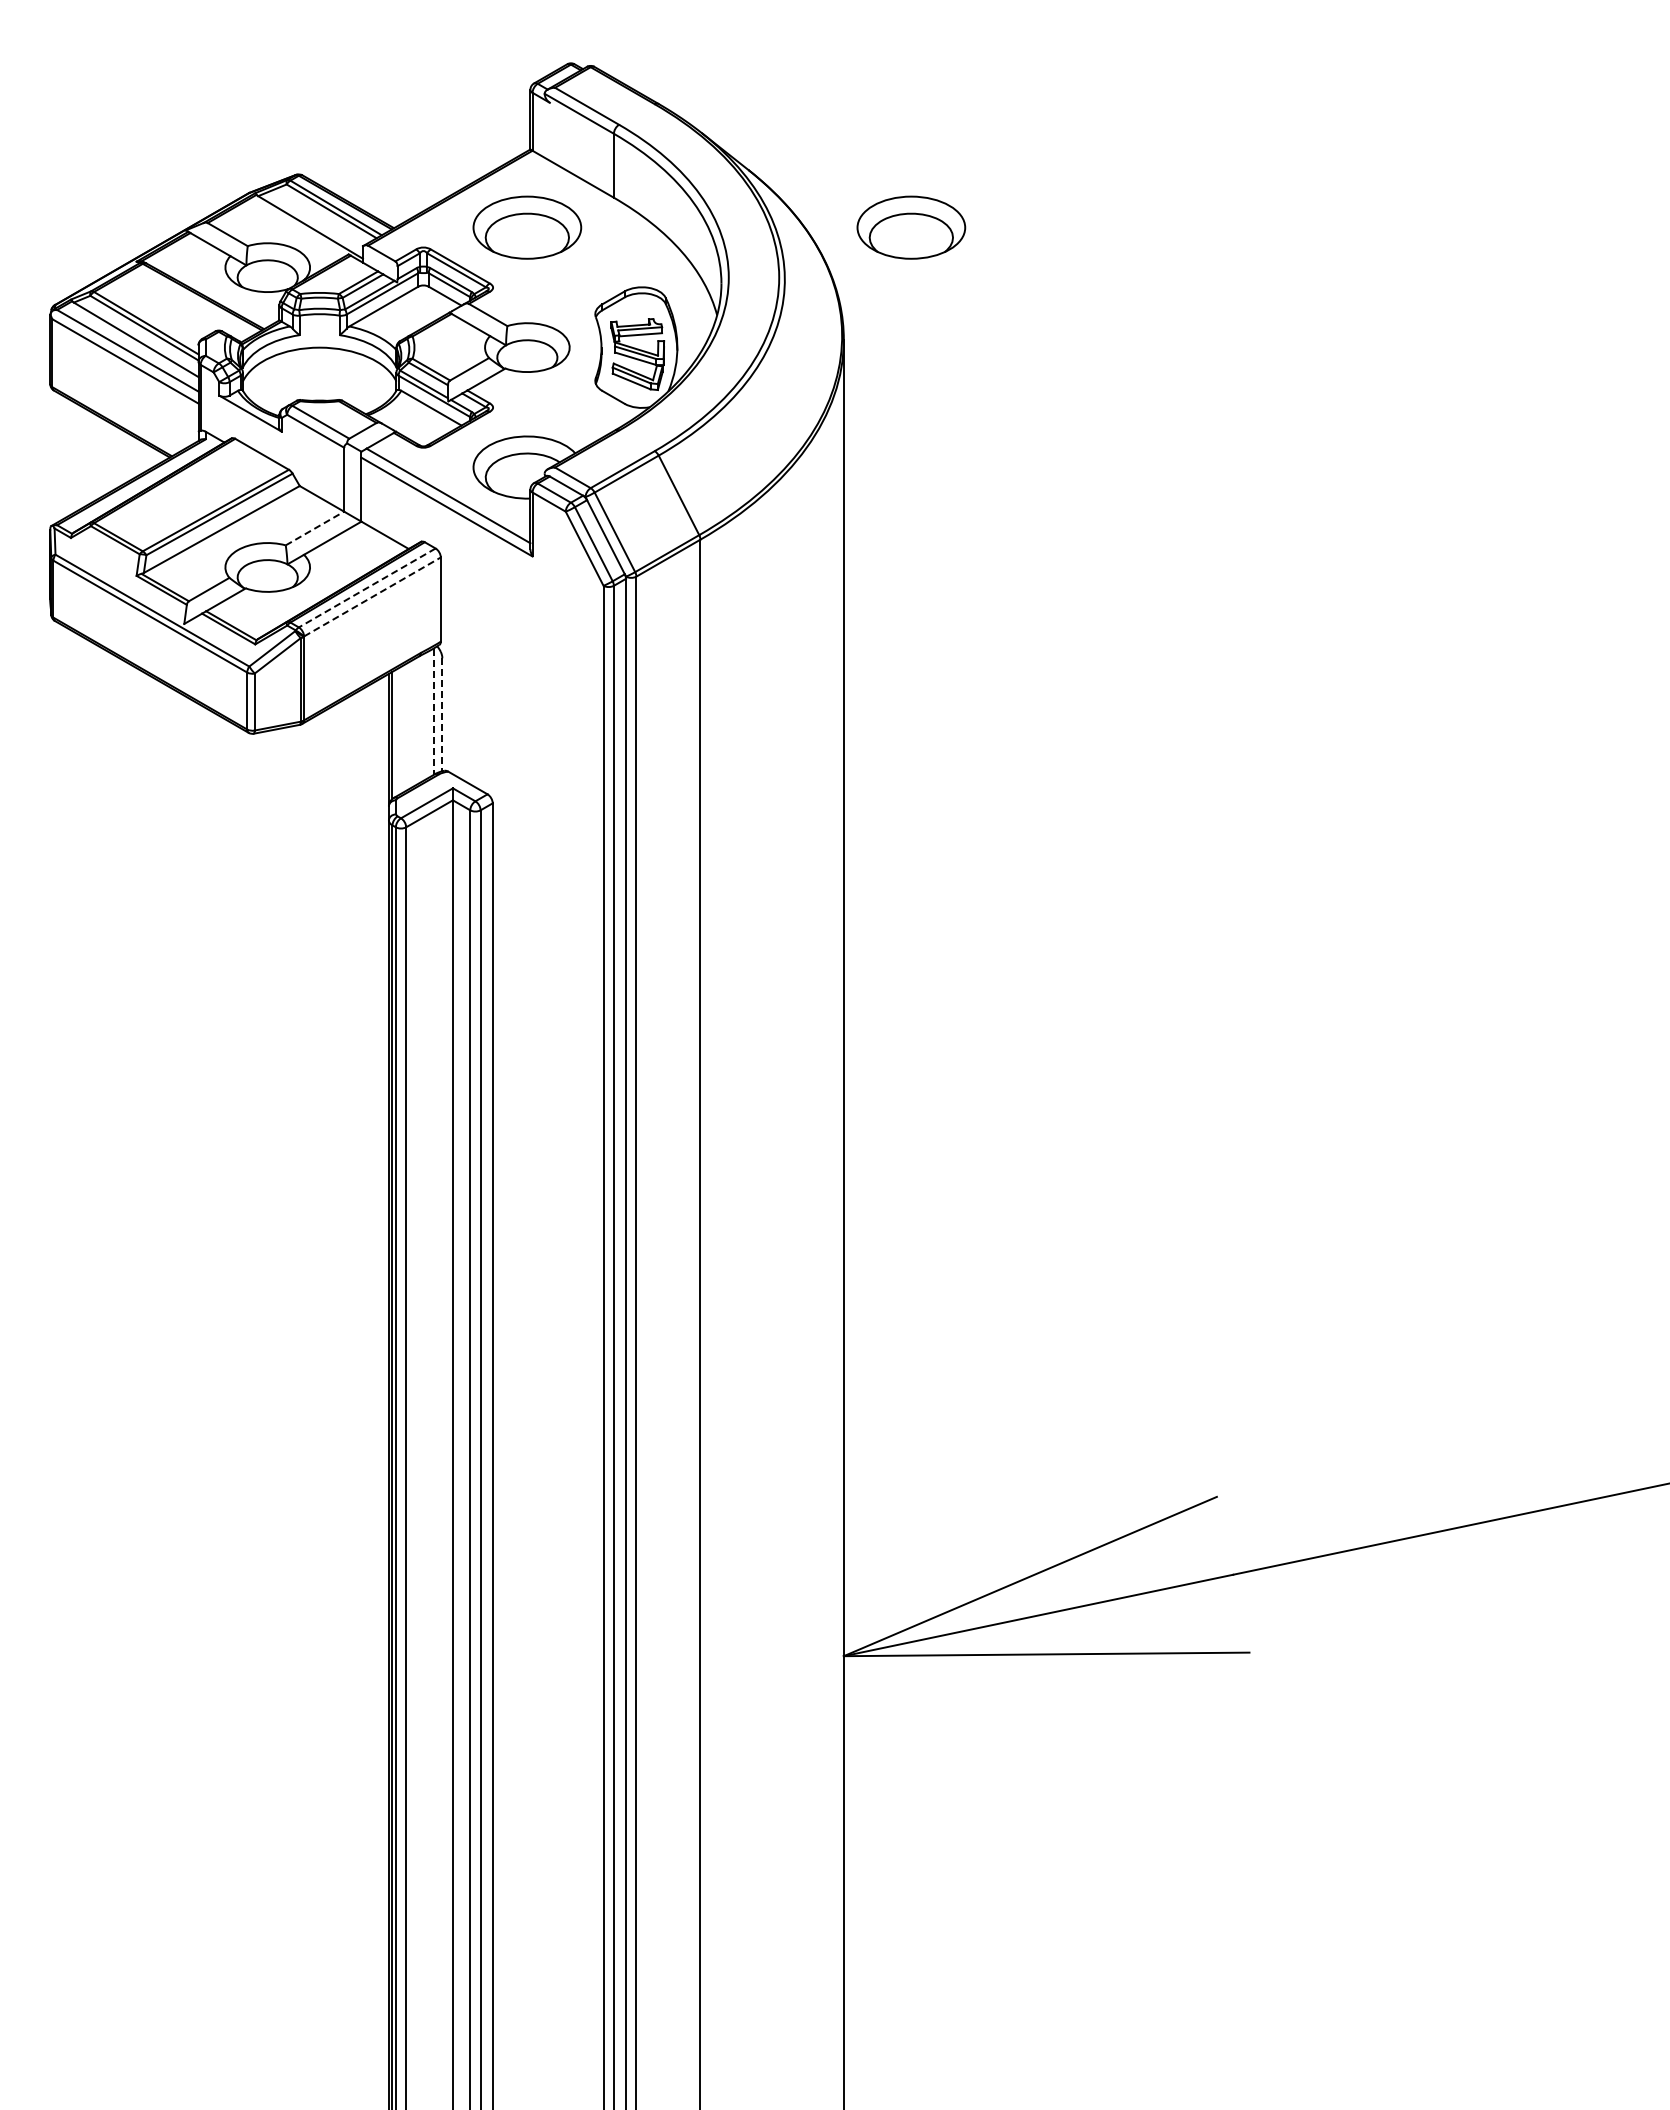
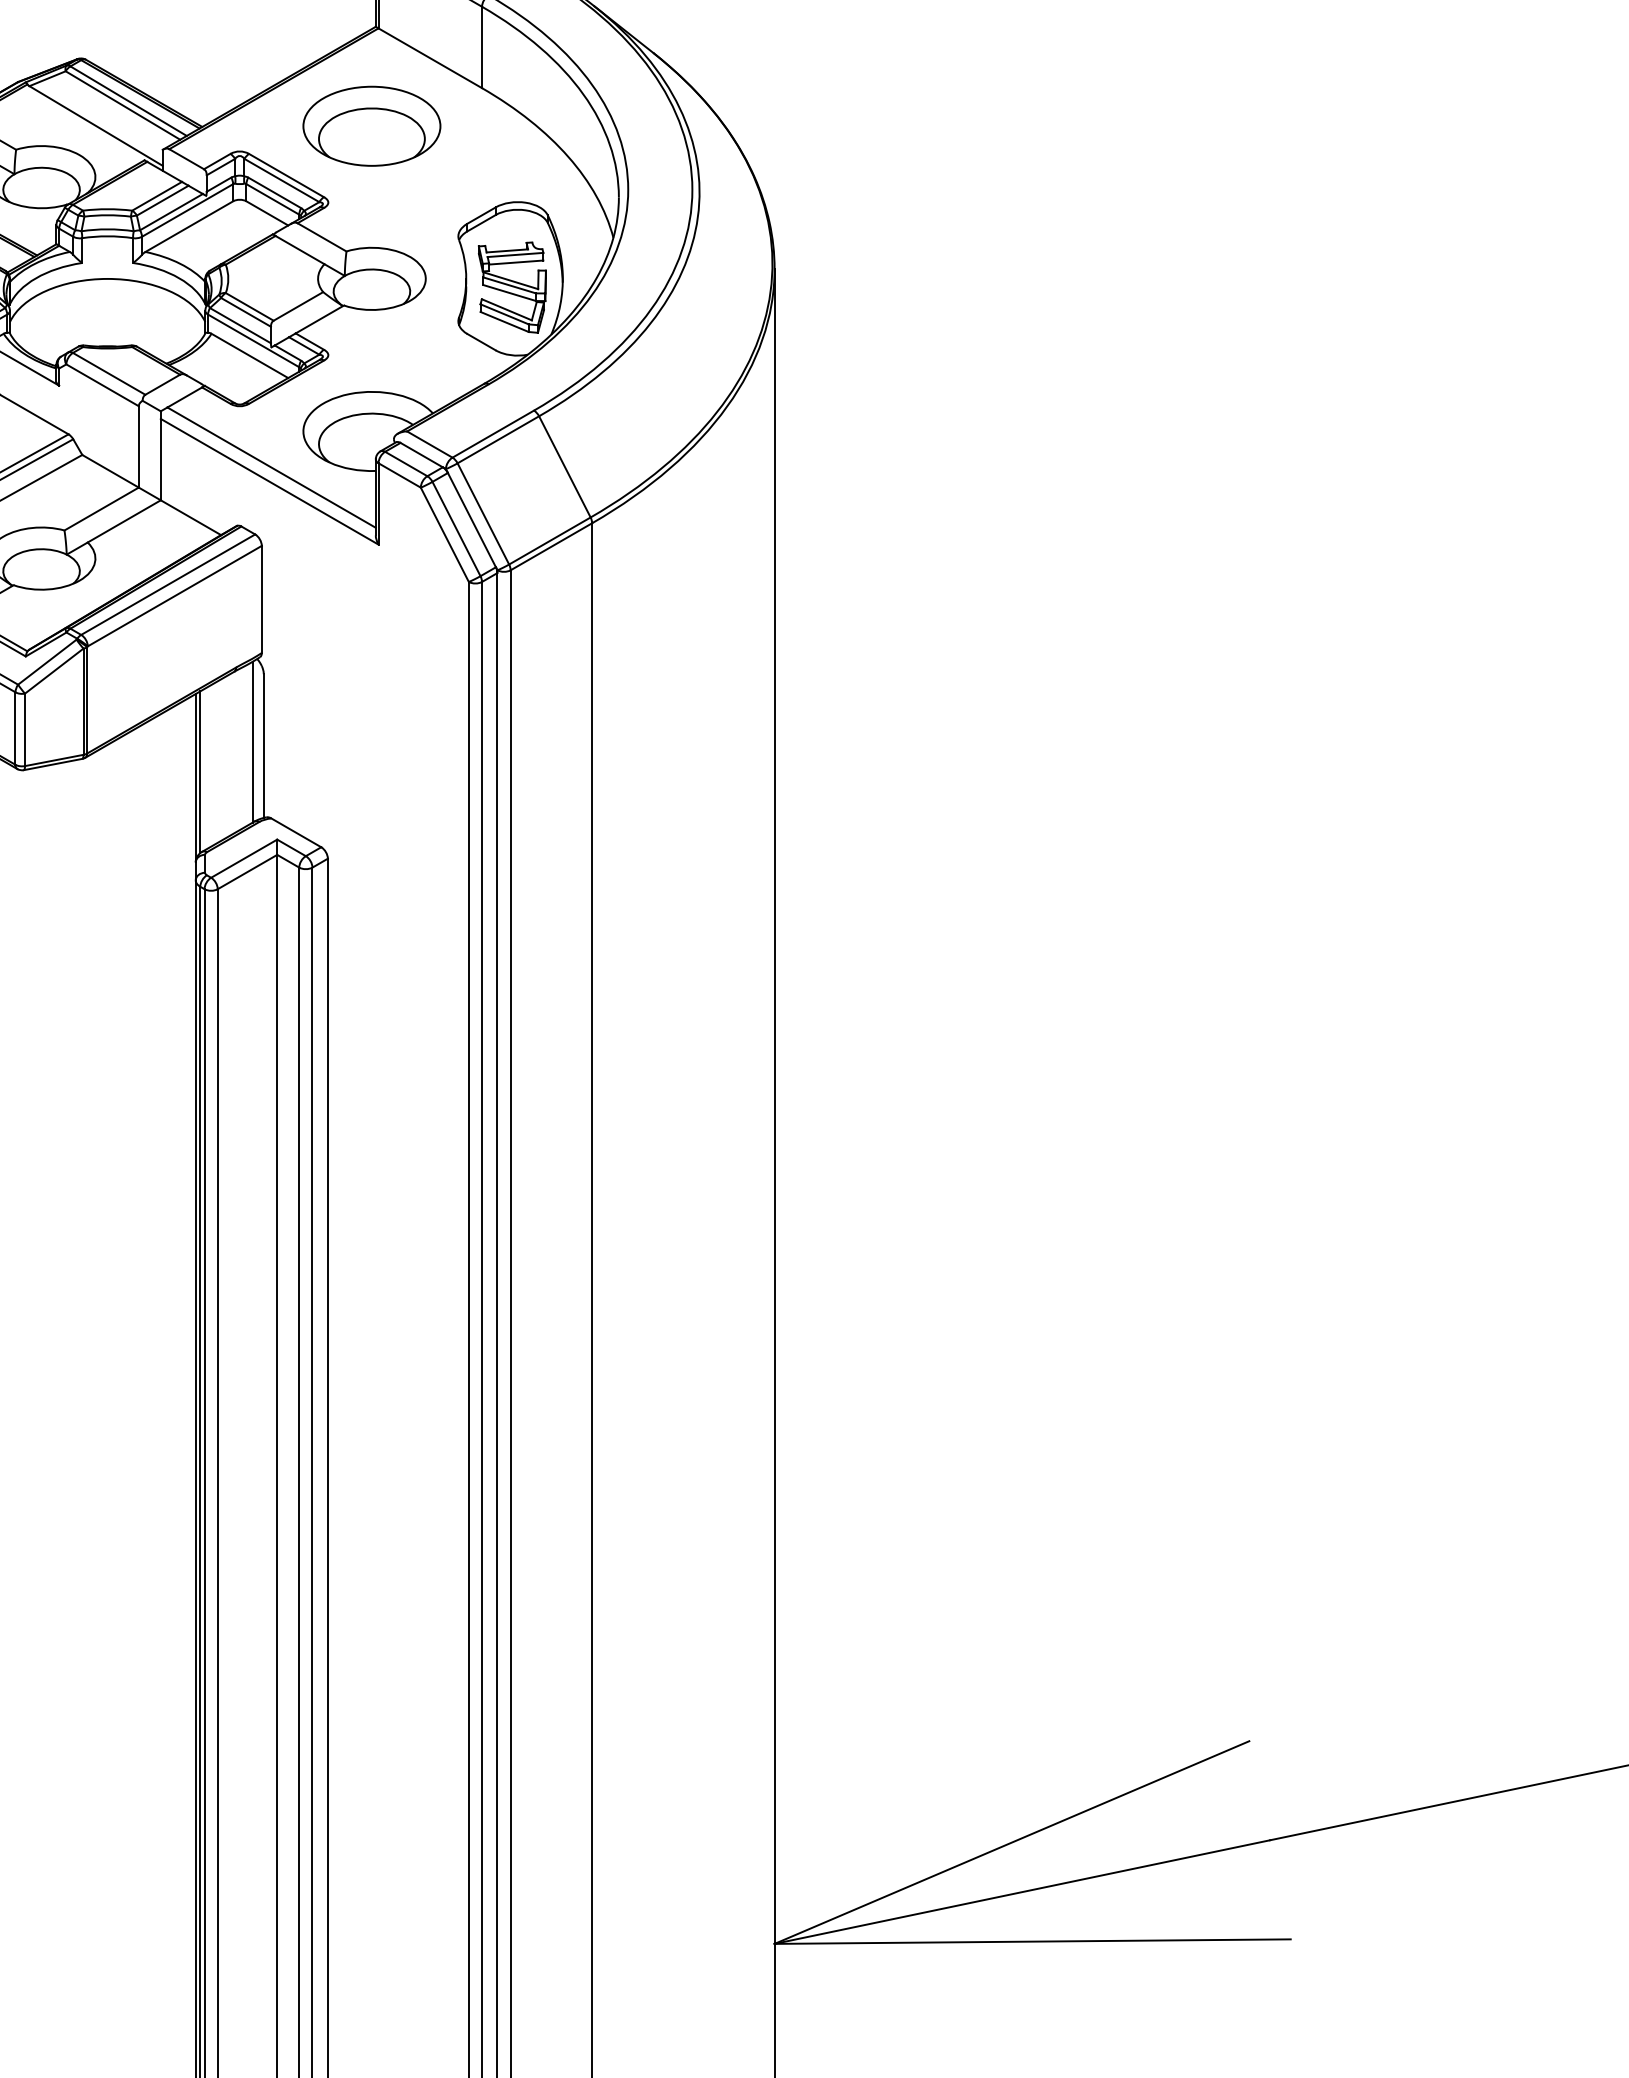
part: (911, 227) -> (860, 126), removed
line: (314, 528) -> (101, 509), dashed -> solid
line: (367, 587) -> (168, 584), dashed -> solid
line: (372, 596) -> (174, 595), dashed -> solid
line: (433, 712) -> (252, 743), dashed -> solid
line: (442, 715) -> (263, 746), dashed -> solid

